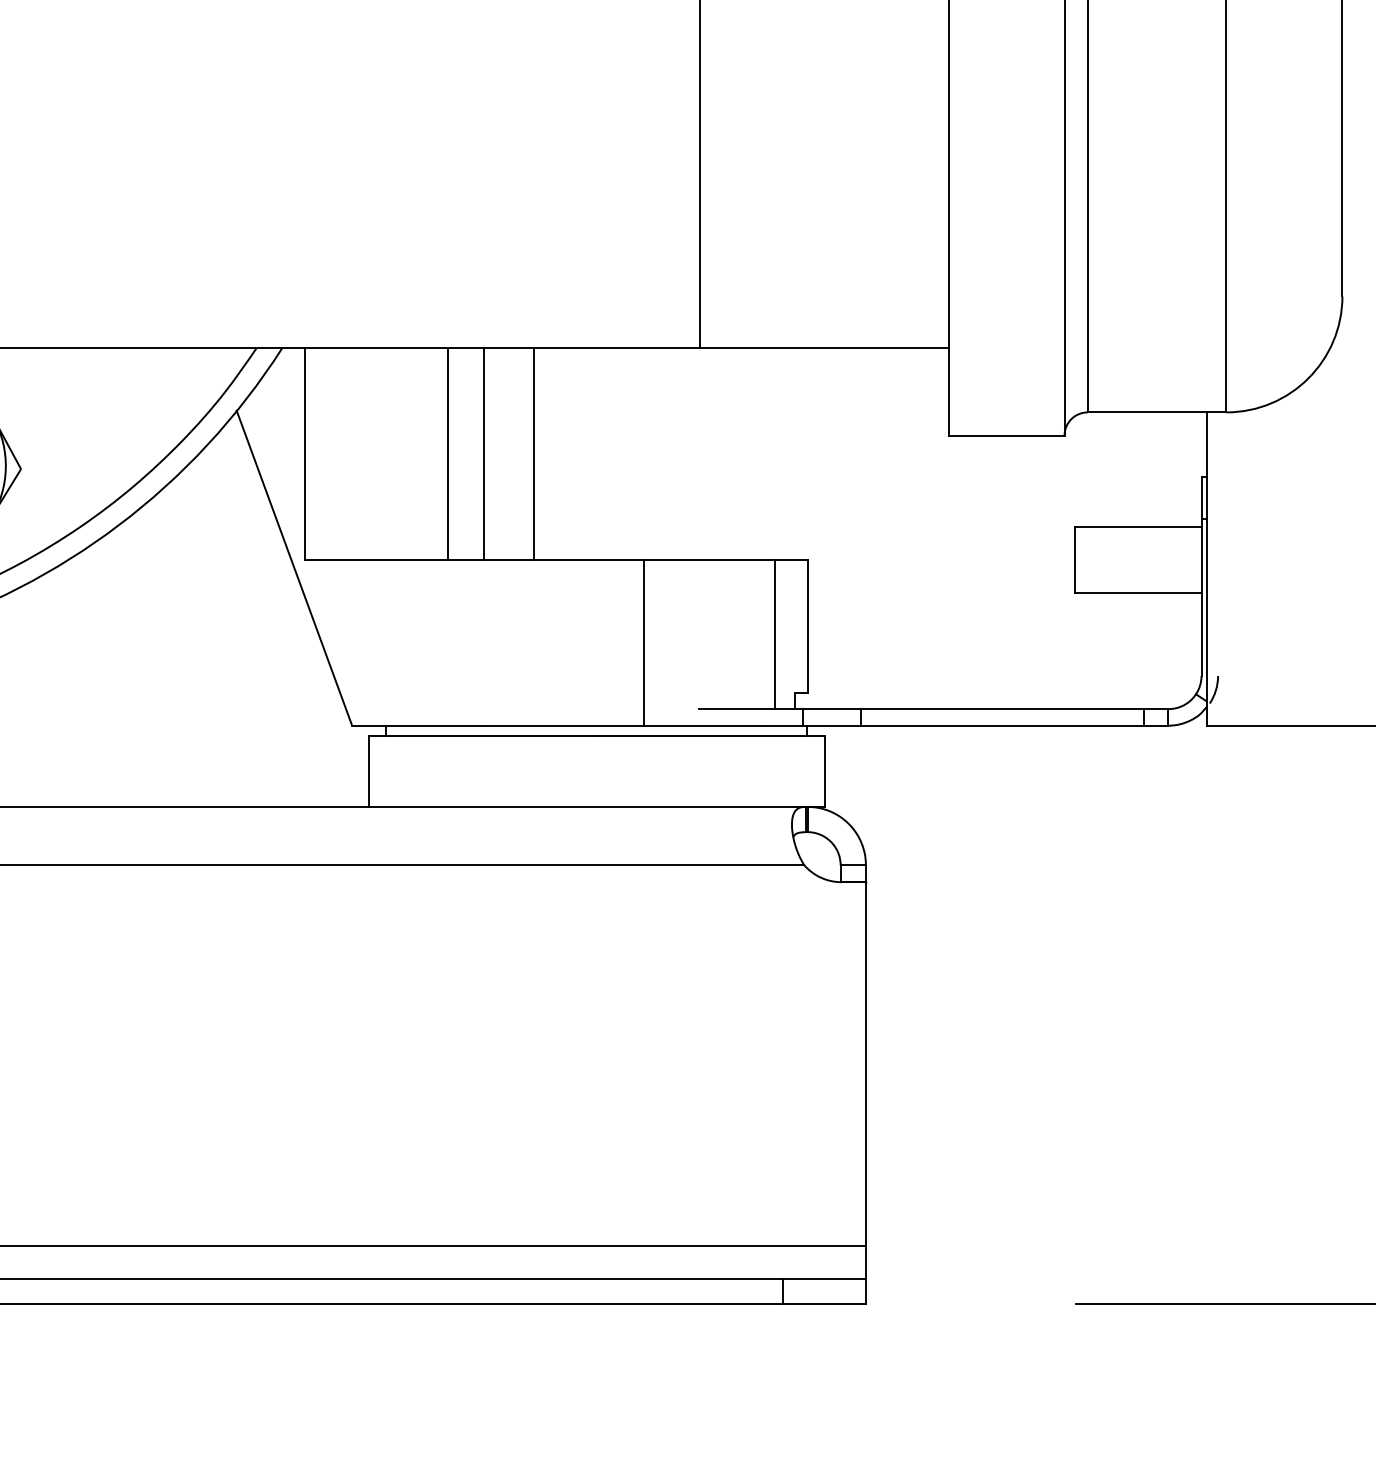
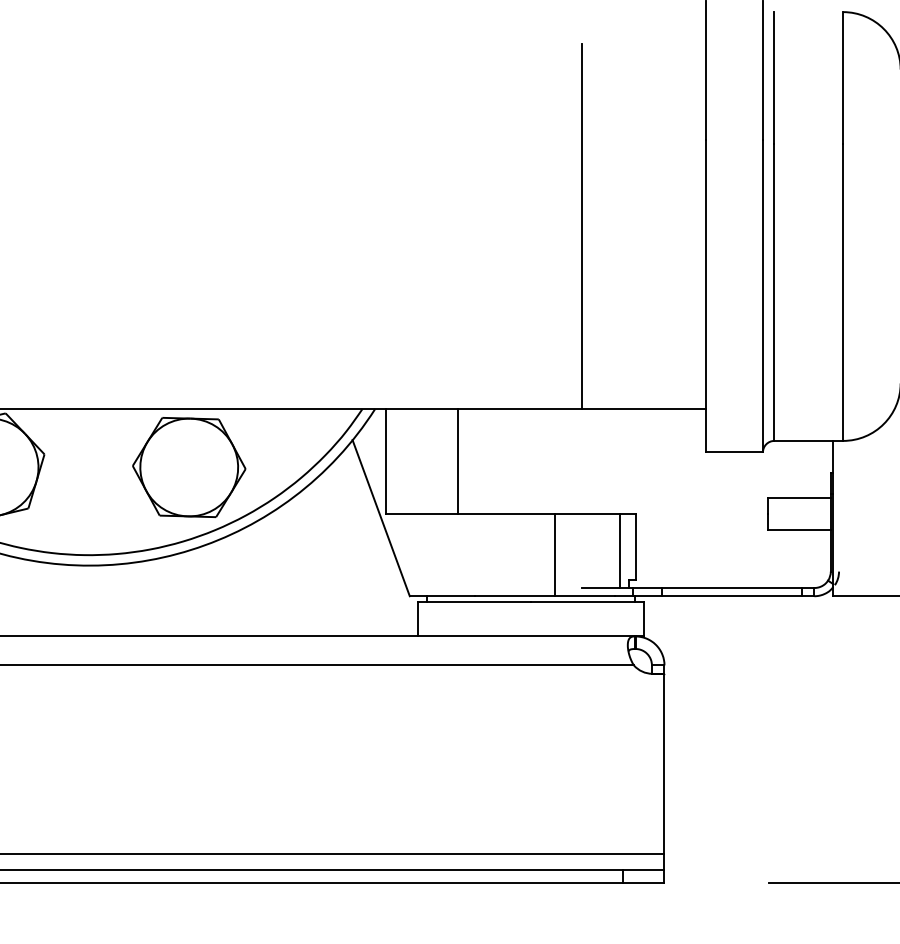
line: (484, 453) -> (475, 461), removed
line: (535, 453) -> (500, 461), removed

